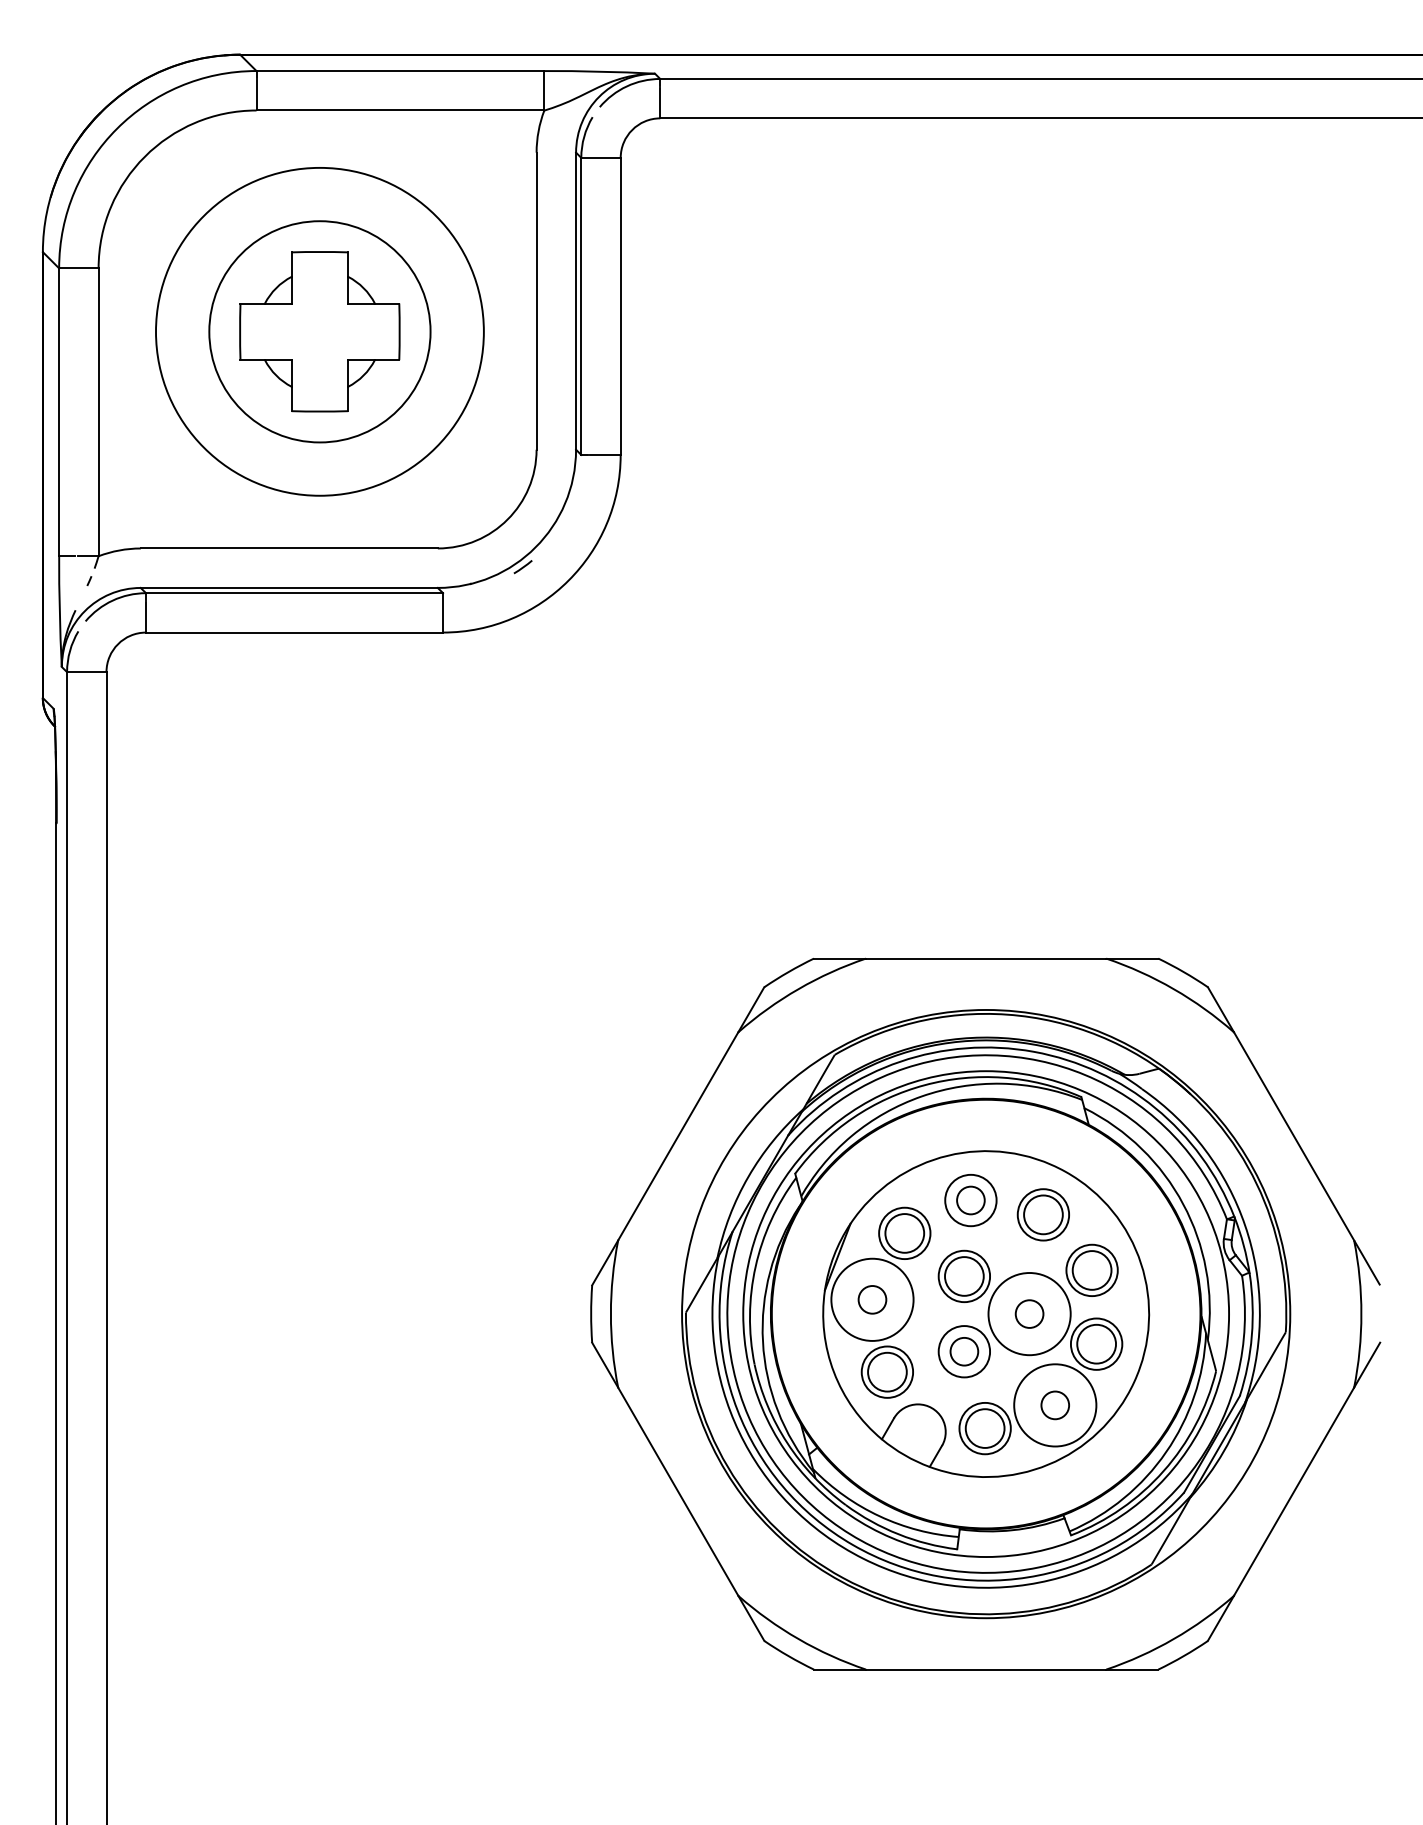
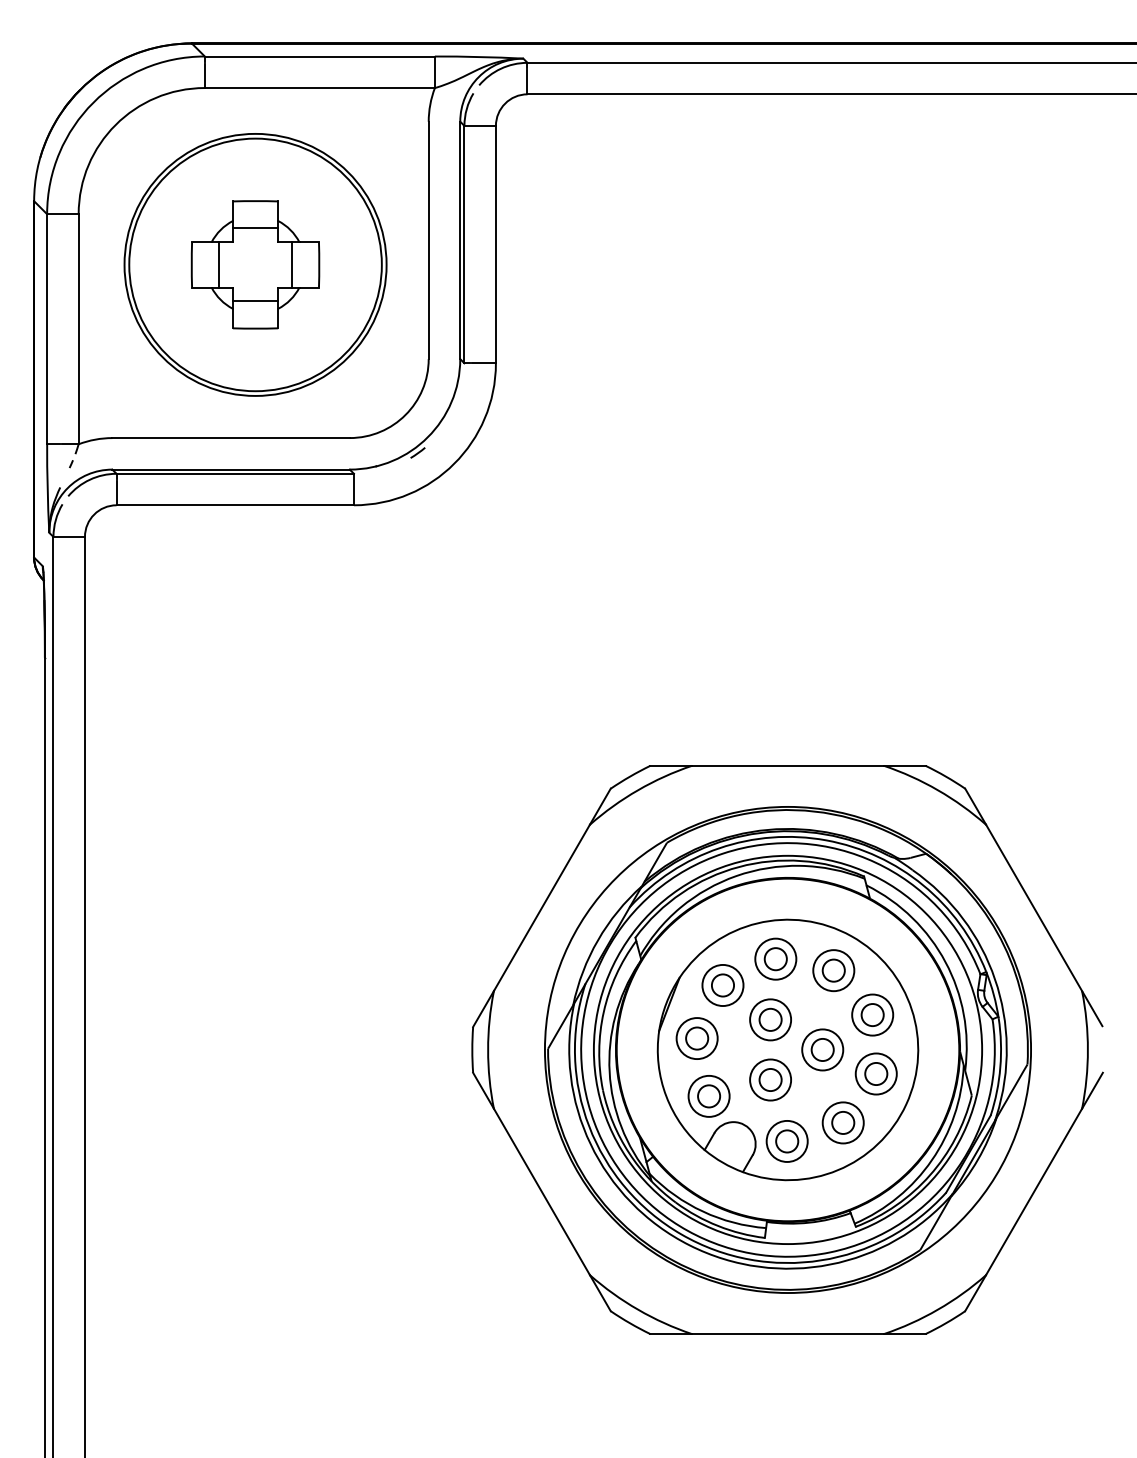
line: (319, 286) -> (255, 228), added
line: (274, 331) -> (219, 264), added
circle: (319, 331) -> (255, 264), size x1.43
line: (365, 331) -> (291, 264), added
line: (319, 377) -> (255, 301), added
circle: (1043, 1214) -> (833, 970), size x0.71
circle: (904, 1233) -> (722, 985), size x0.71
circle: (1091, 1270) -> (872, 1015), size x0.71
circle: (964, 1276) -> (770, 1019), size x0.71
circle: (872, 1299) -> (697, 1038), size x0.62
circle: (1029, 1313) -> (822, 1049), size x0.62
circle: (1096, 1344) -> (876, 1074), size x0.71
circle: (887, 1372) -> (709, 1096), size x0.71
circle: (1054, 1405) -> (842, 1123), size x0.62
circle: (985, 1428) -> (787, 1141), size x0.71

